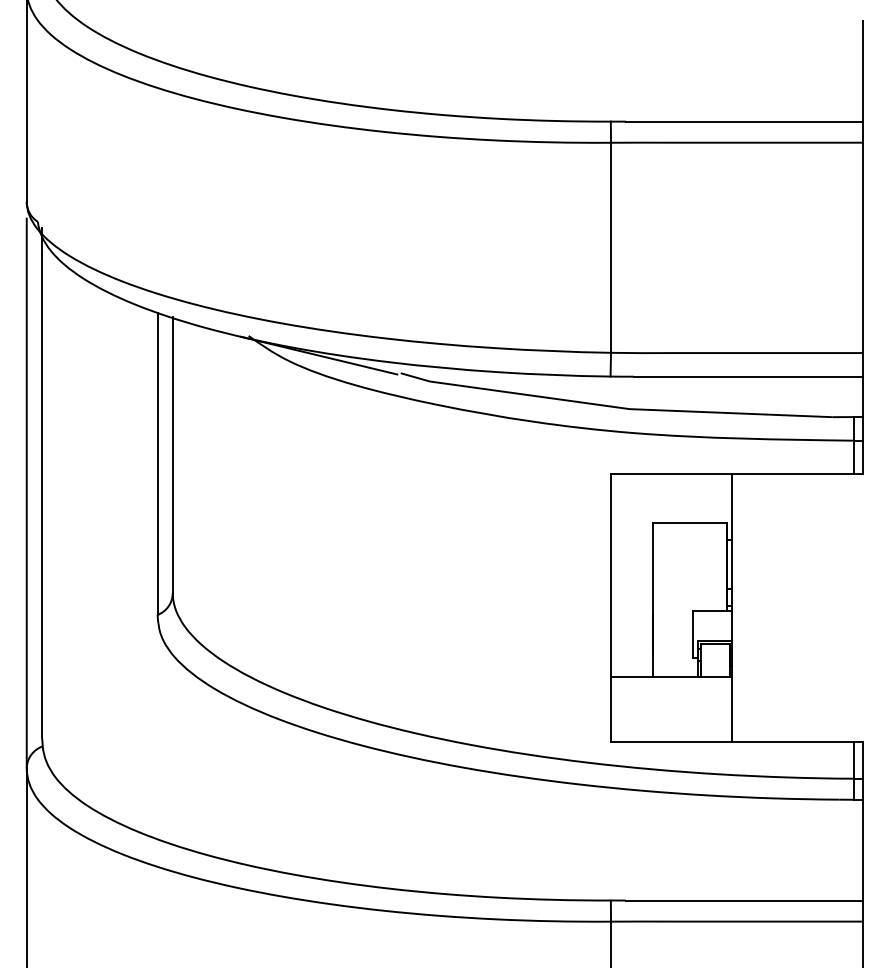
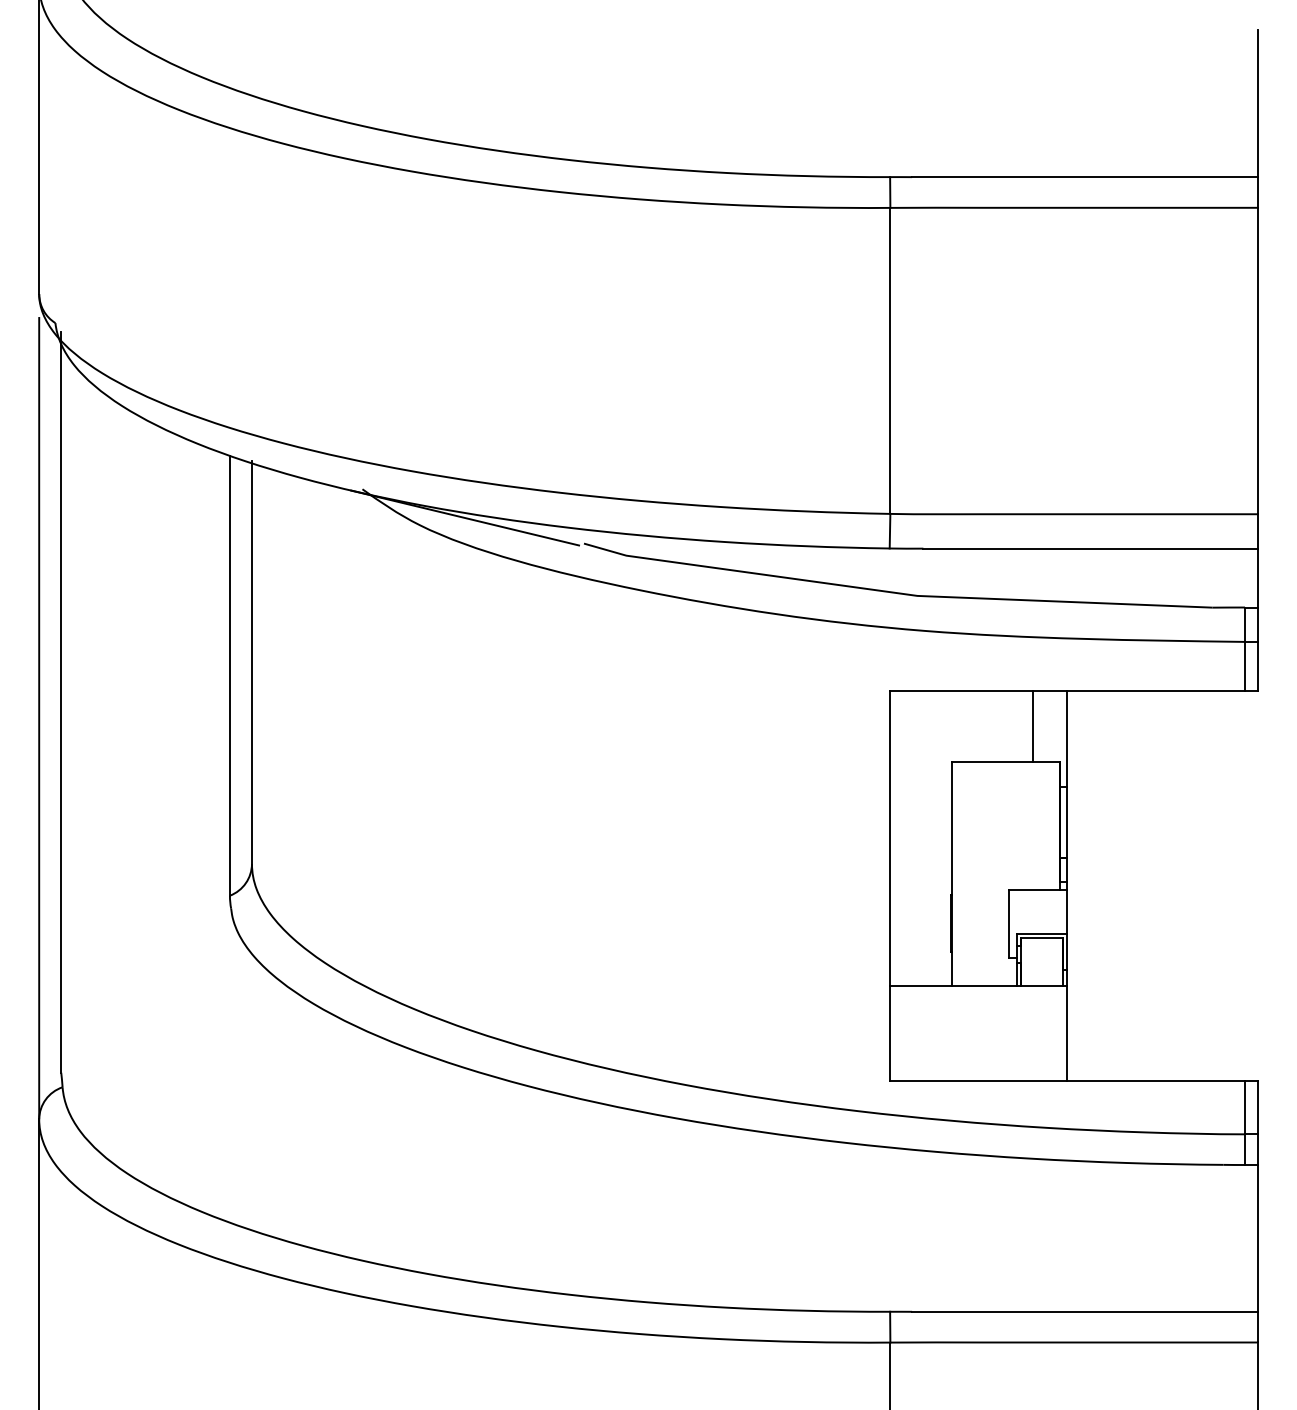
line: (708, 498) -> (1032, 726), added

